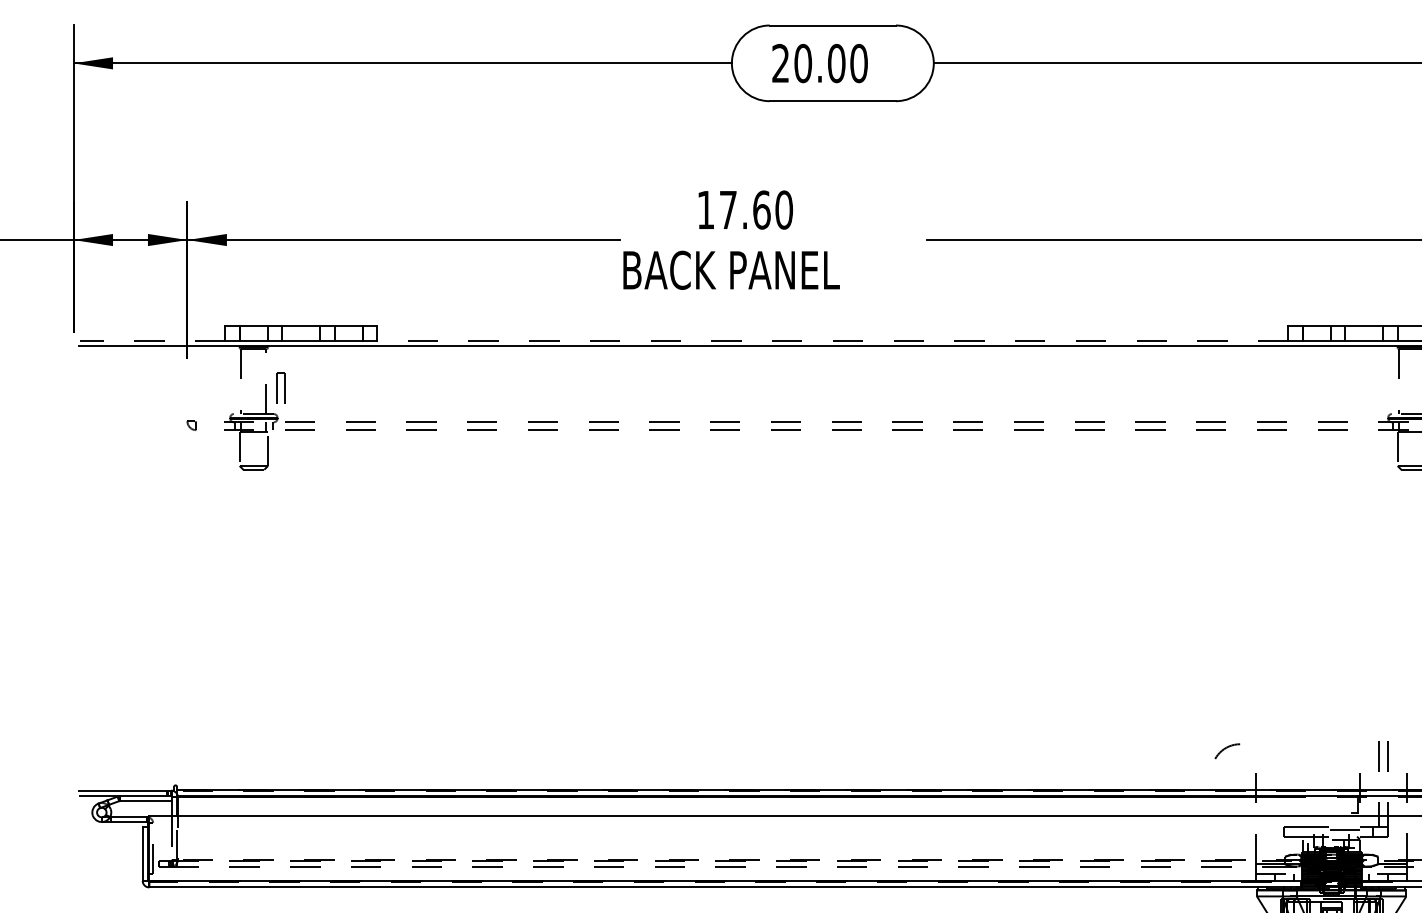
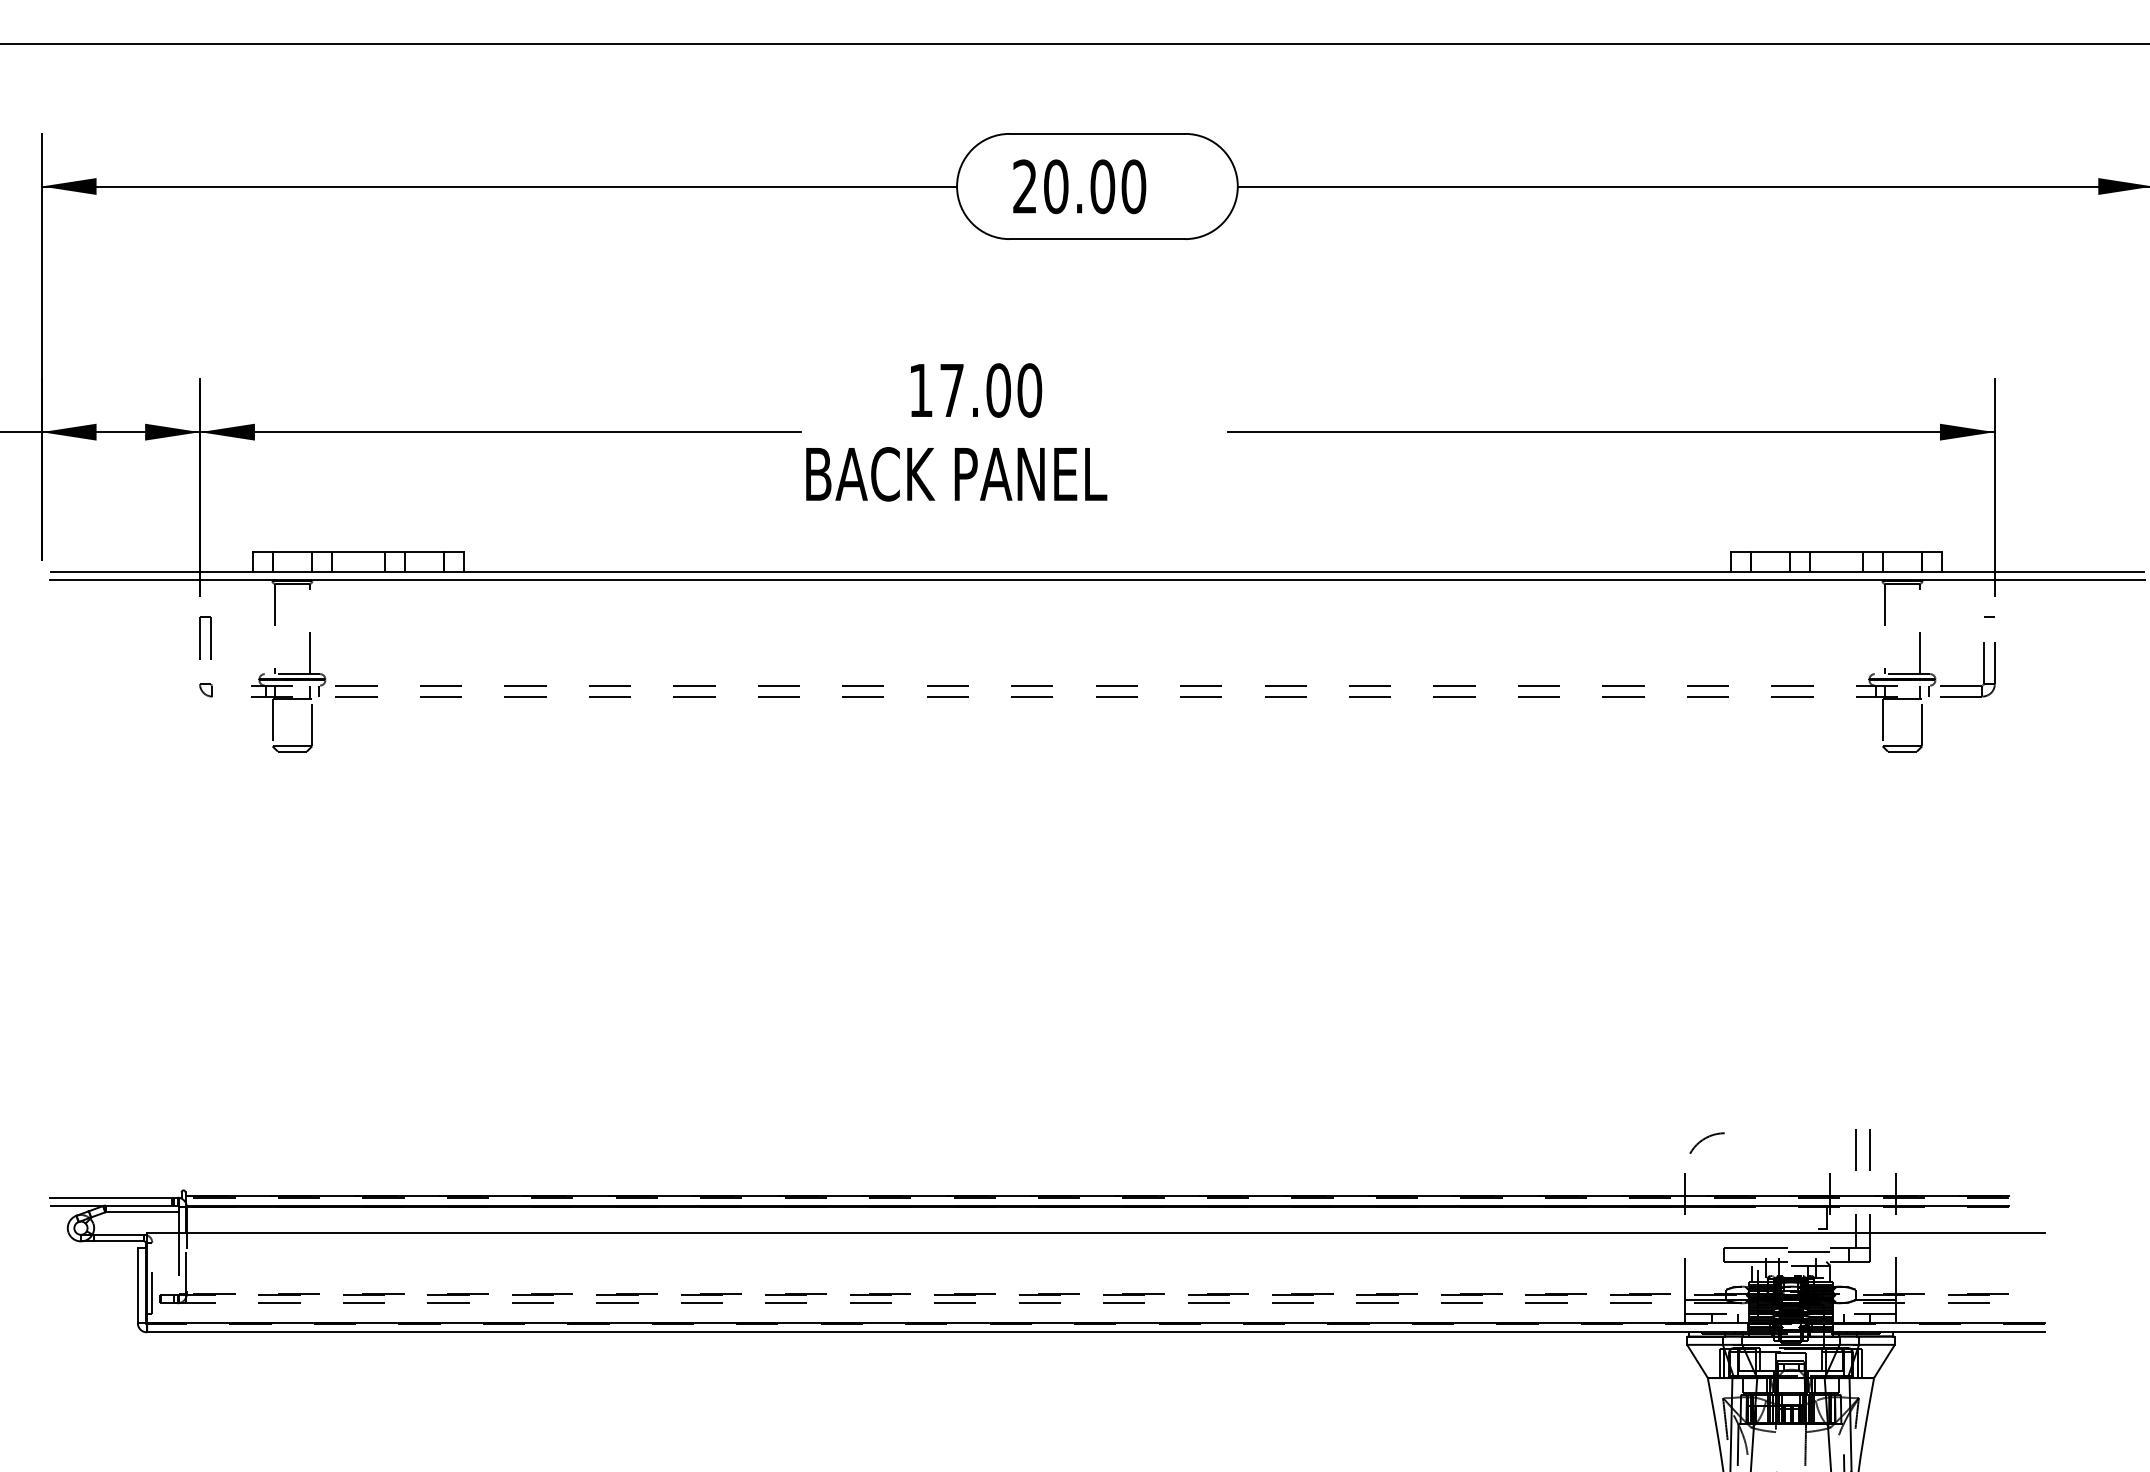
text: (761, 210) -> (998, 390), 17.60 -> 17.00
line: (152, 340) -> (151, 572), dashed -> solid
line: (832, 340) -> (1096, 572), dashed -> solid
part: (280, 387) -> (205, 637), moved
arc: (1226, 748) -> (1705, 1139), moved

